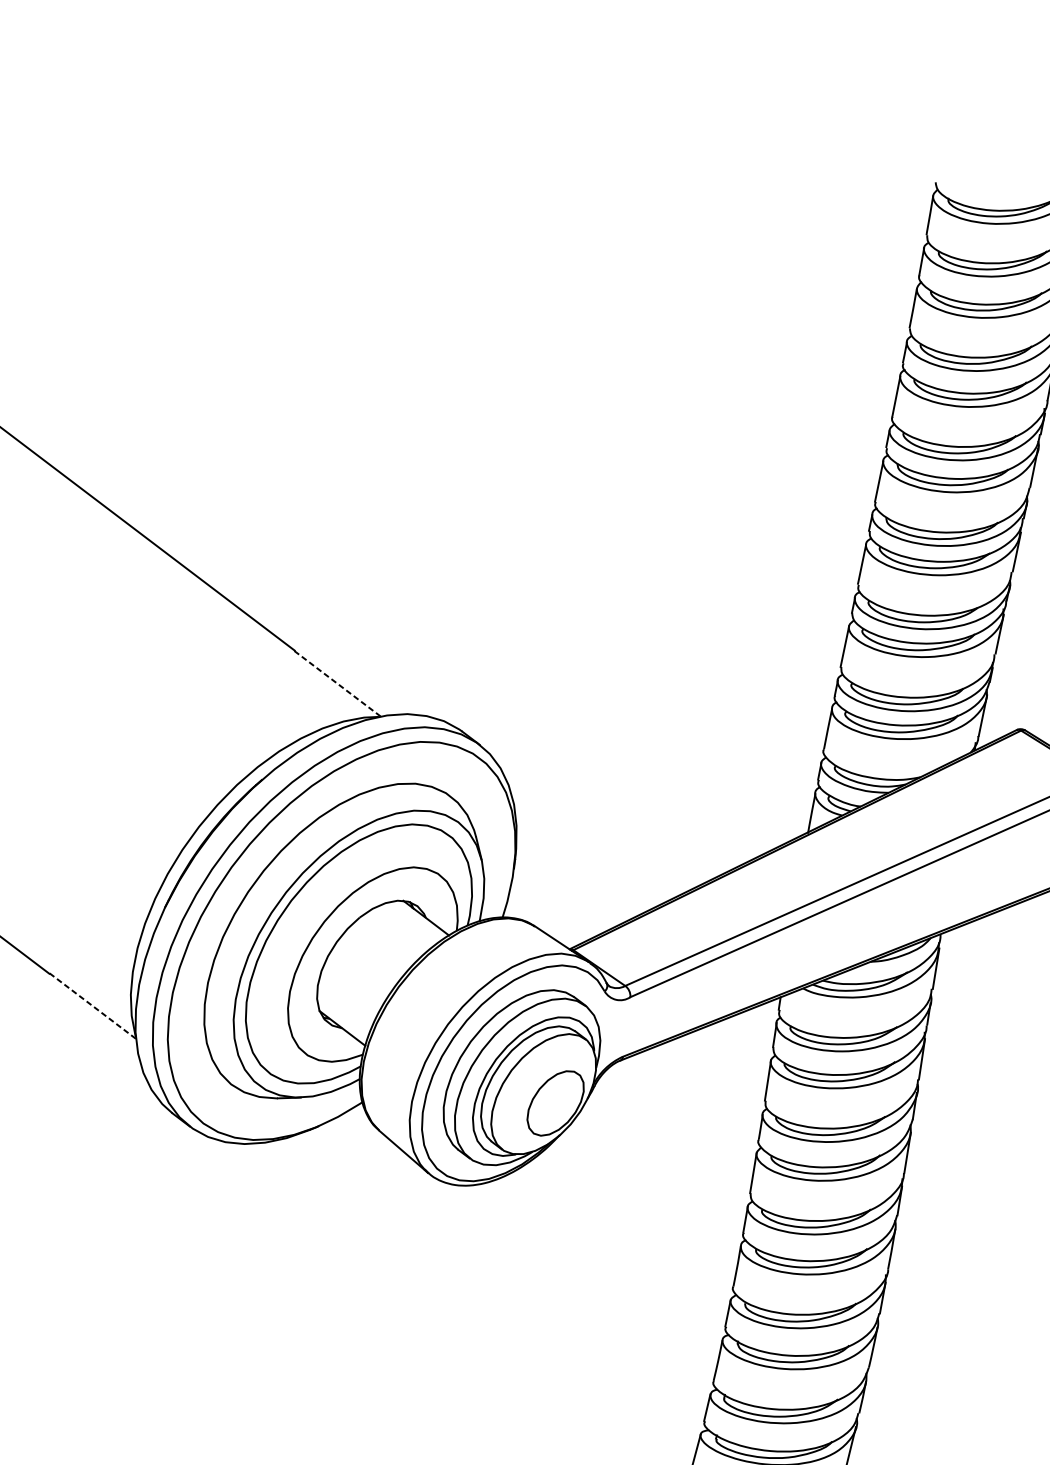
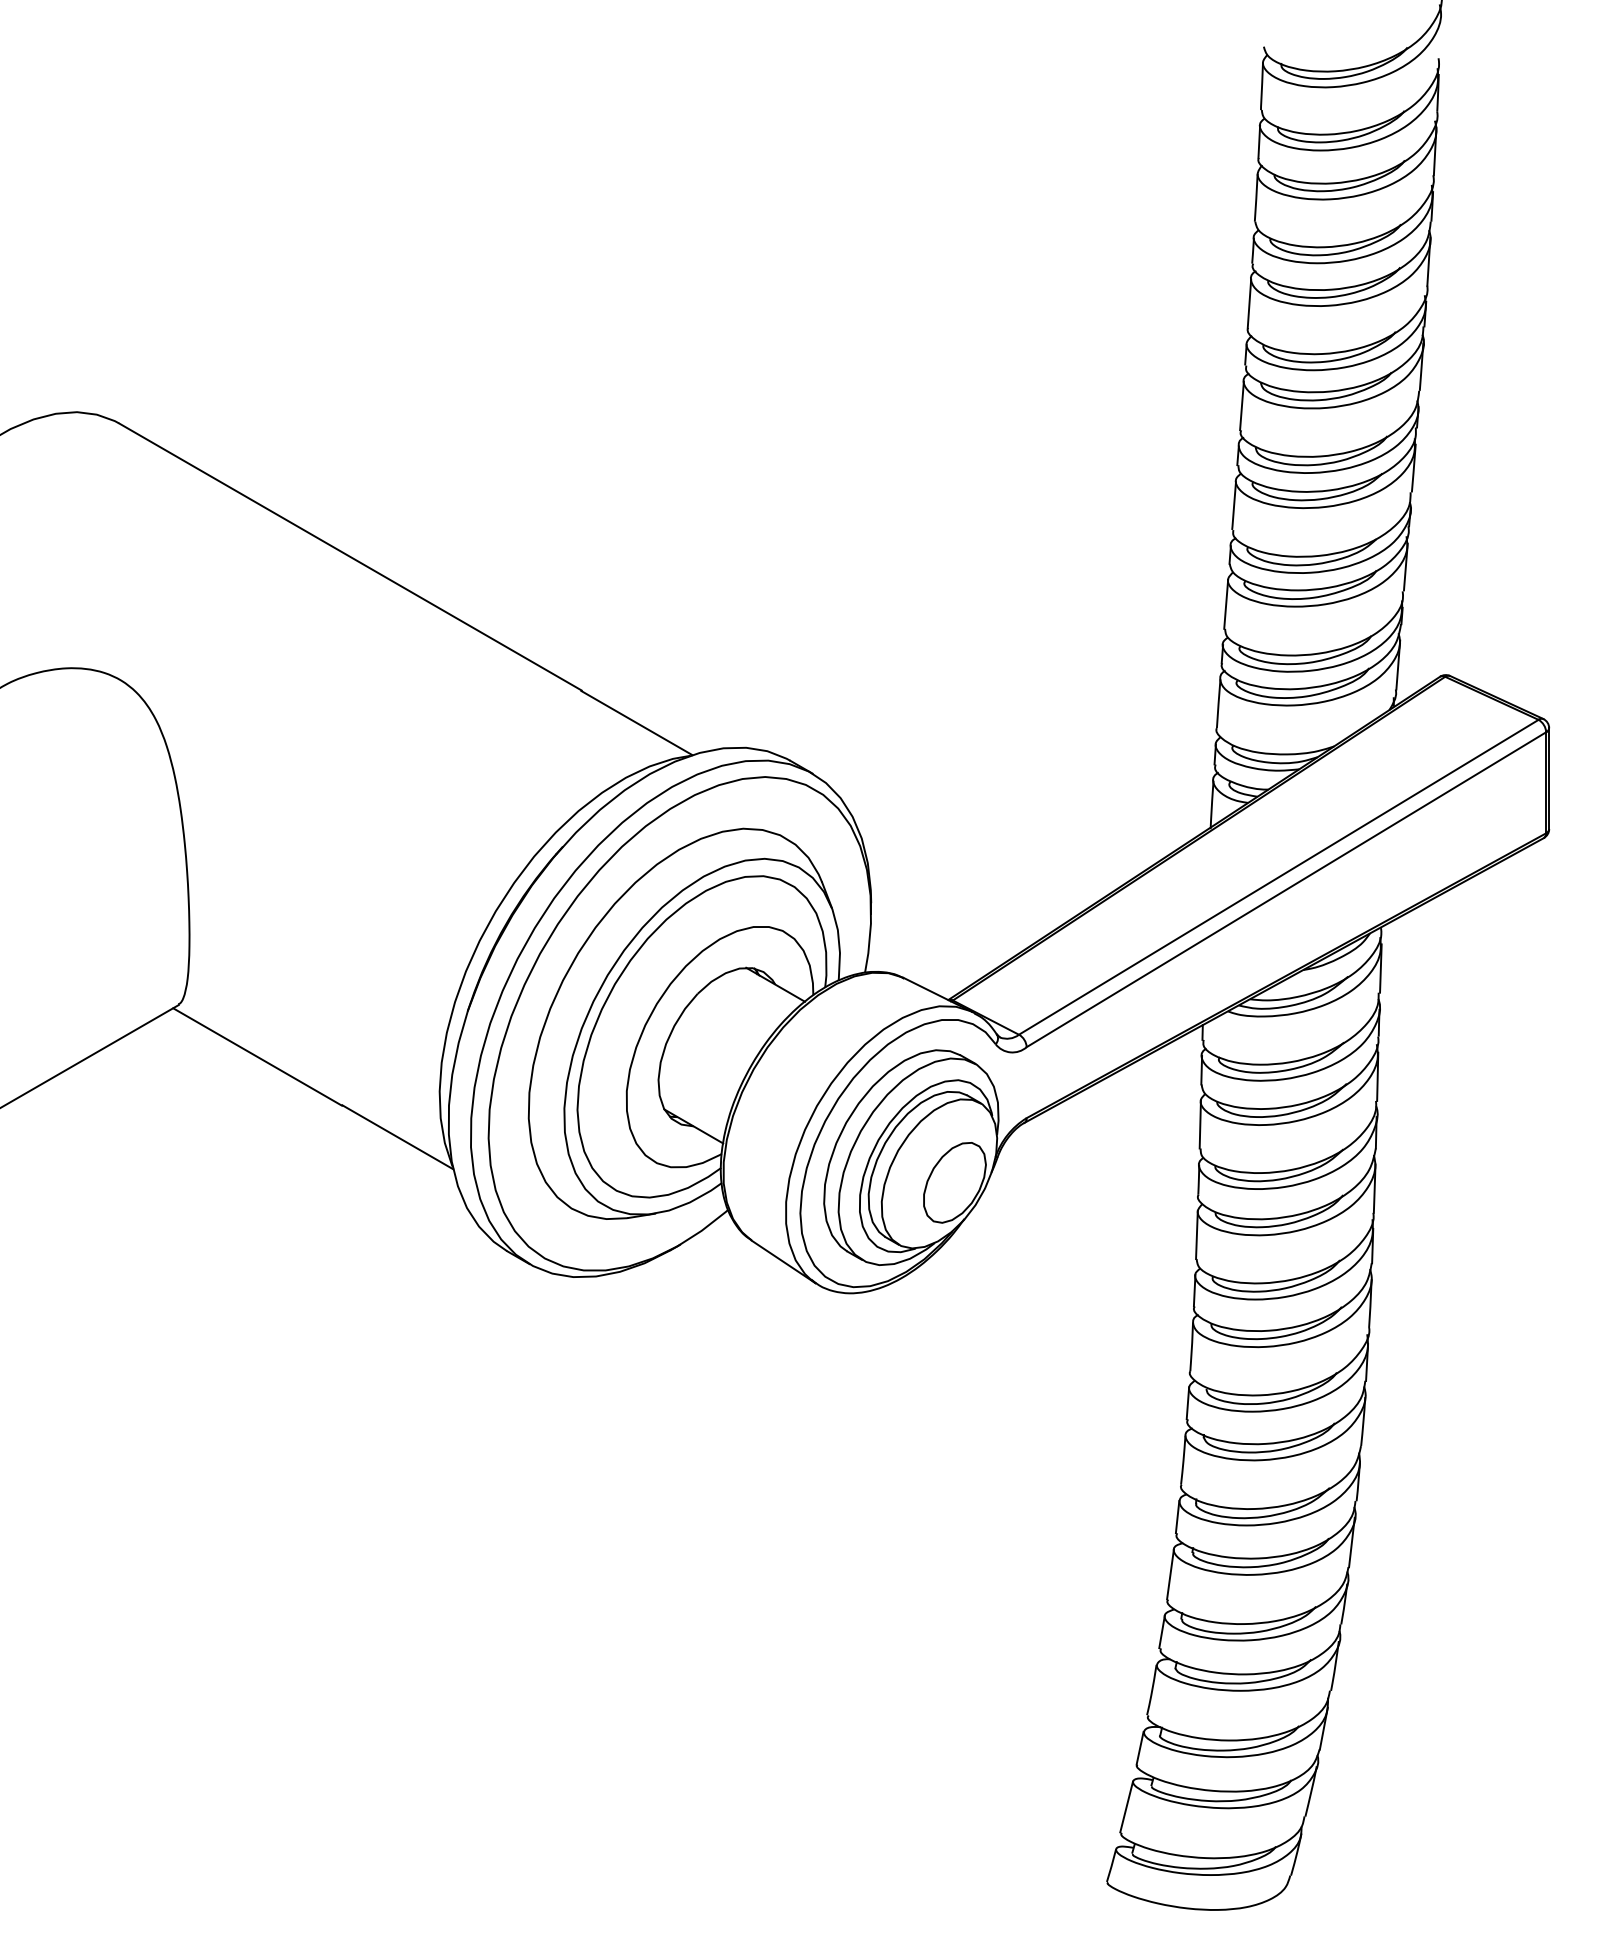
line: (337, 683) -> (636, 722), dashed -> solid
line: (93, 1006) -> (398, 1137), dashed -> solid

